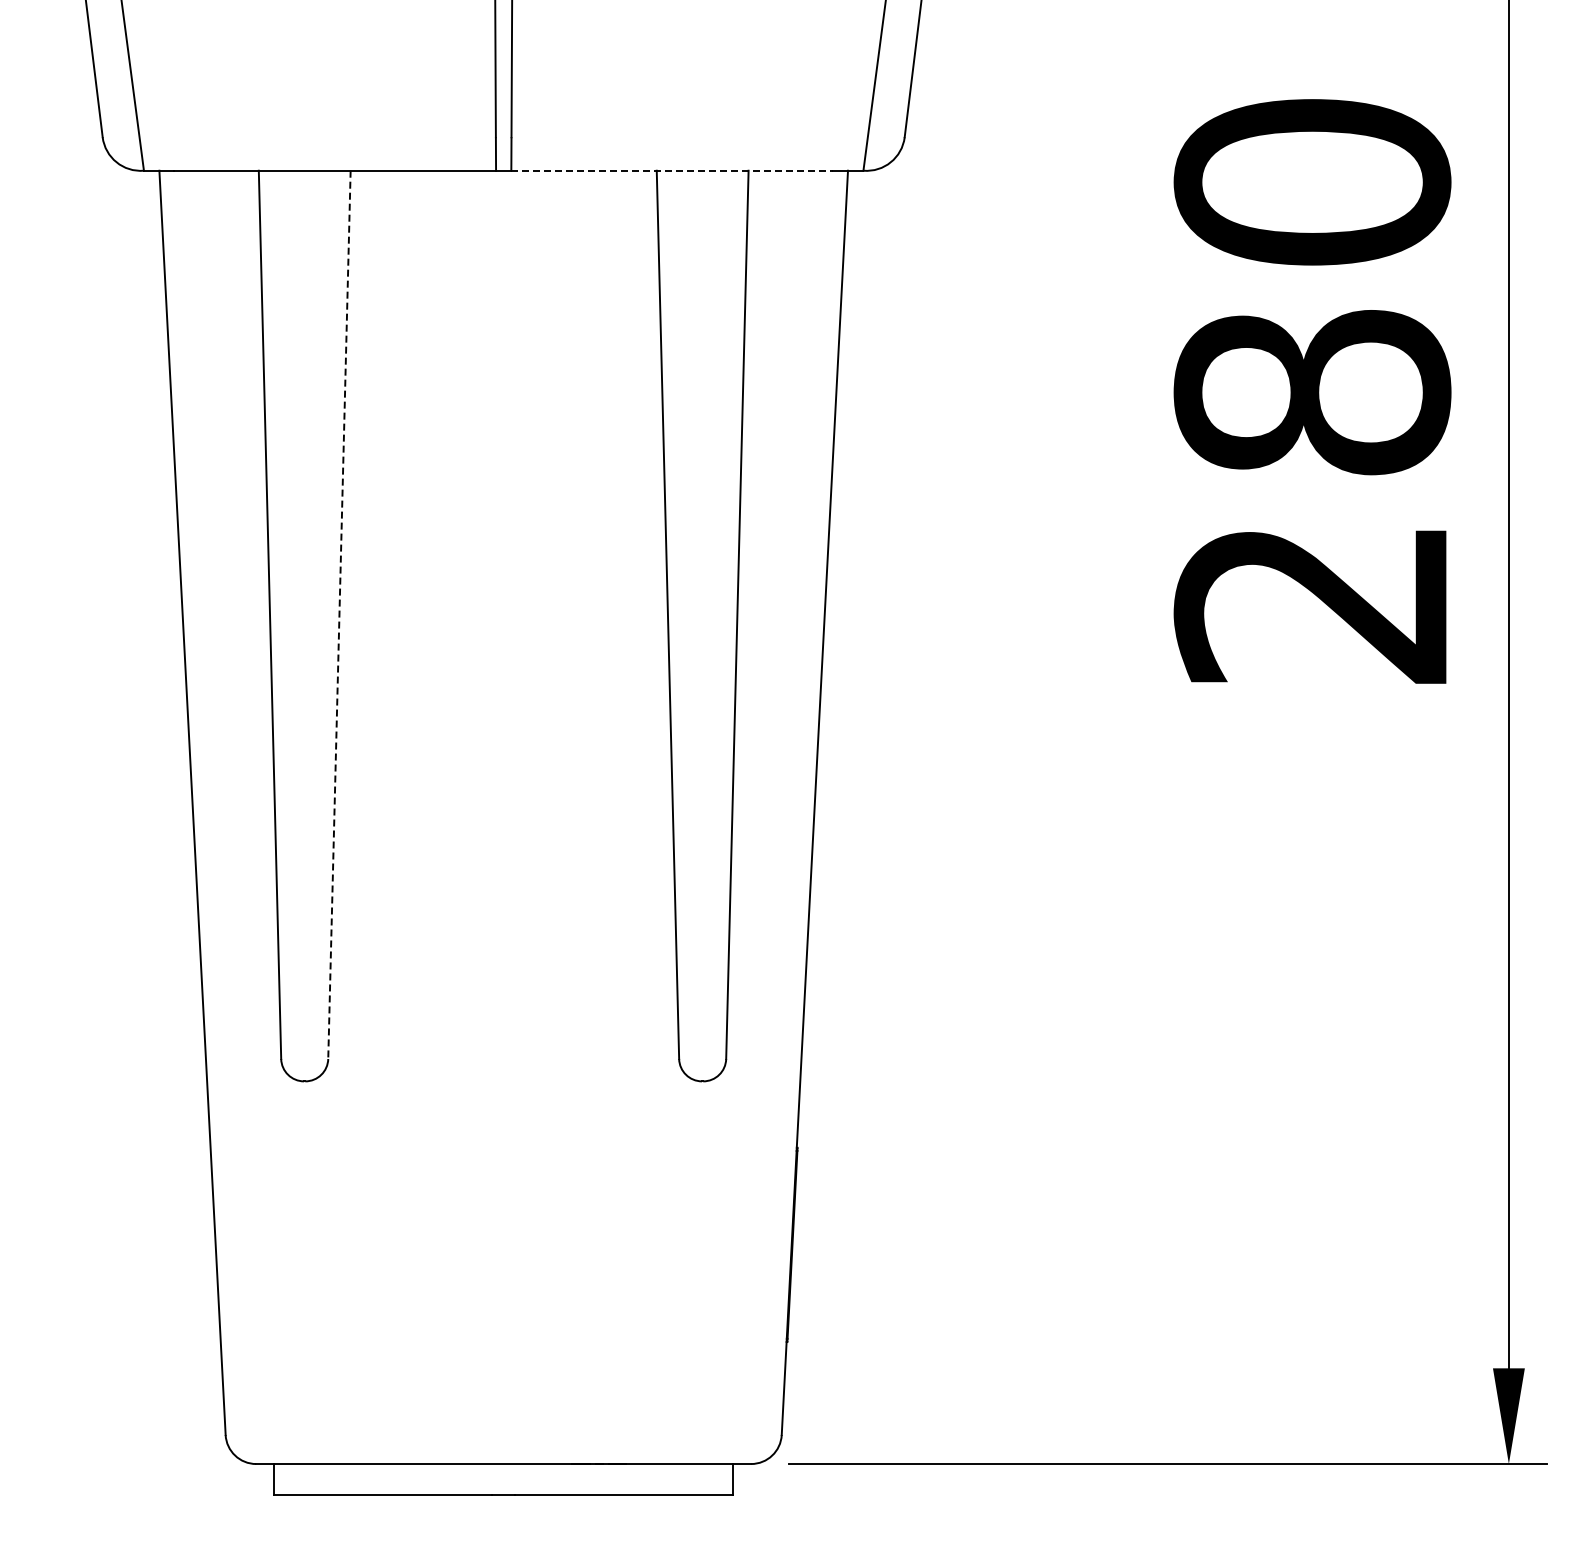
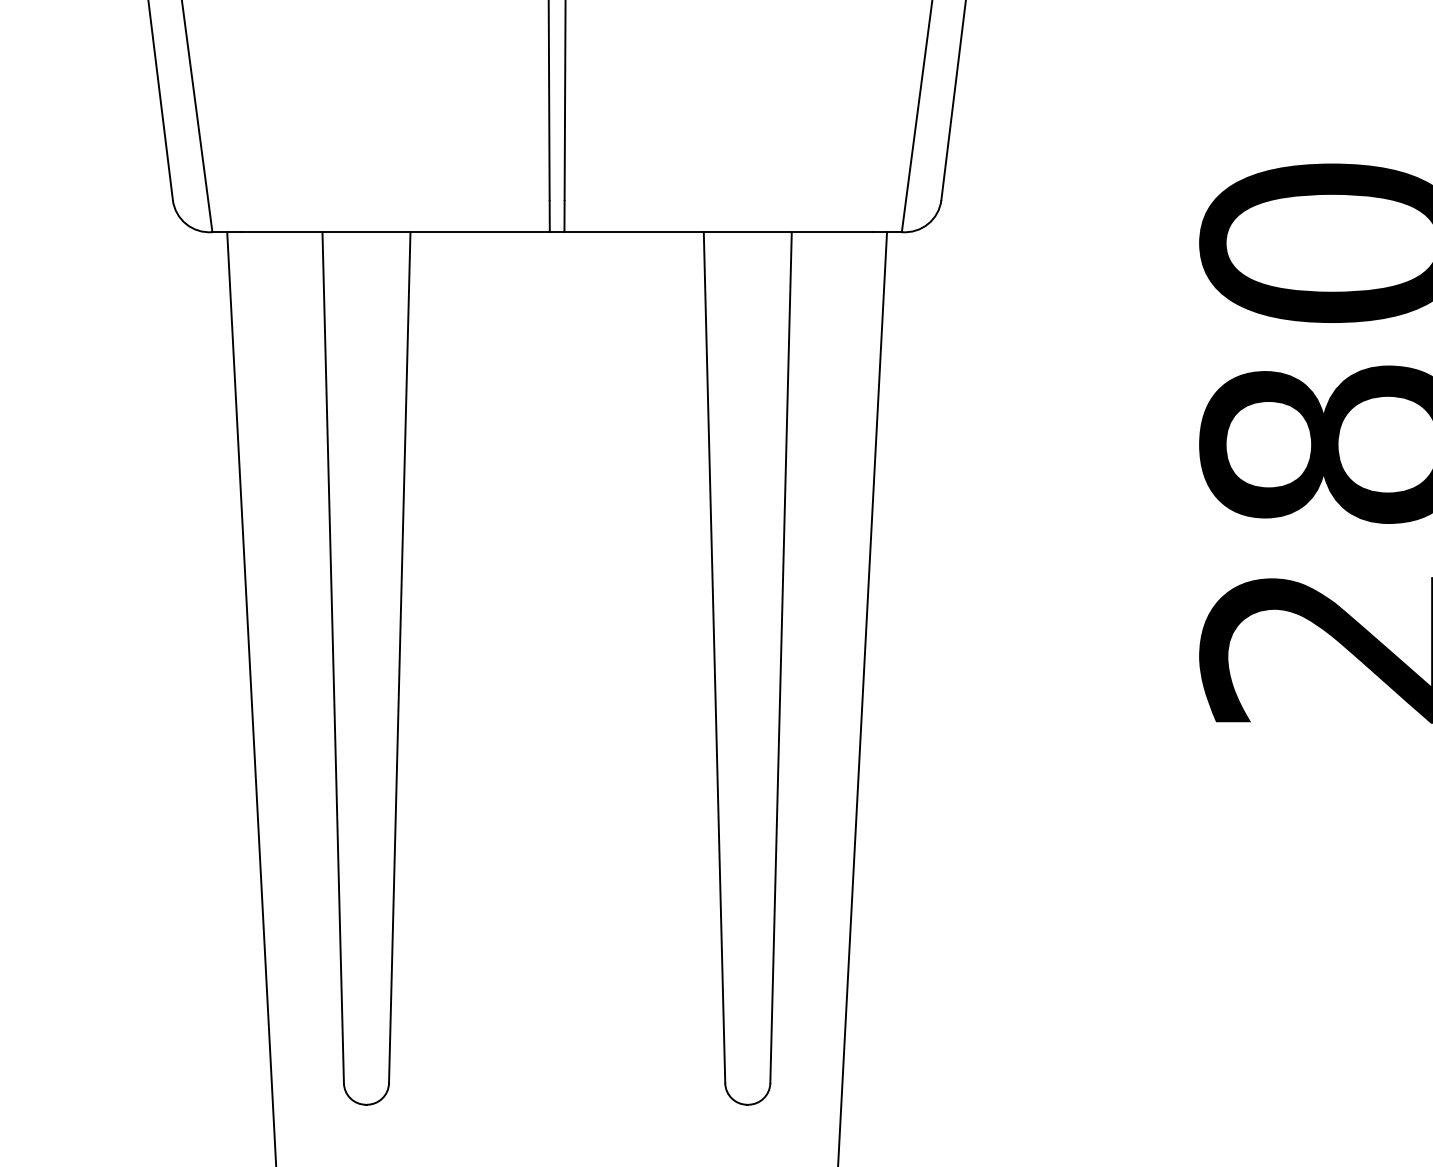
line: (672, 170) -> (718, 231), dashed -> solid
line: (339, 615) -> (399, 658), dashed -> solid

